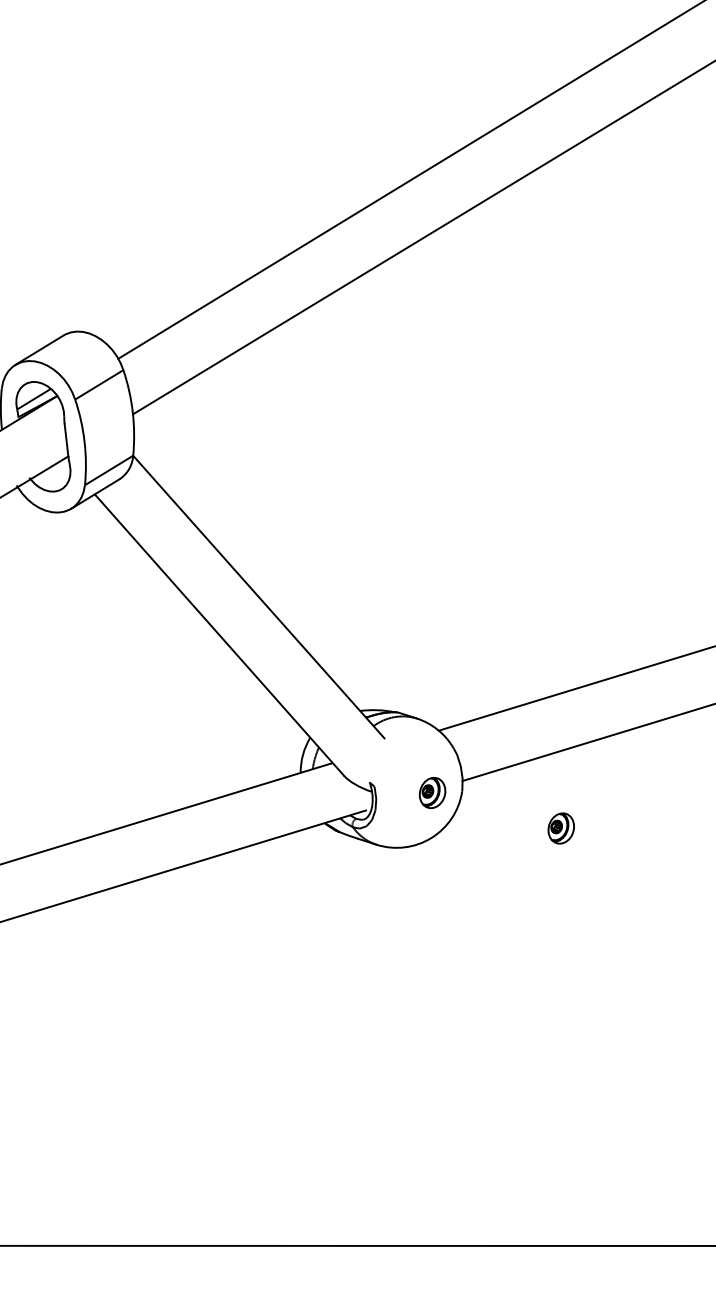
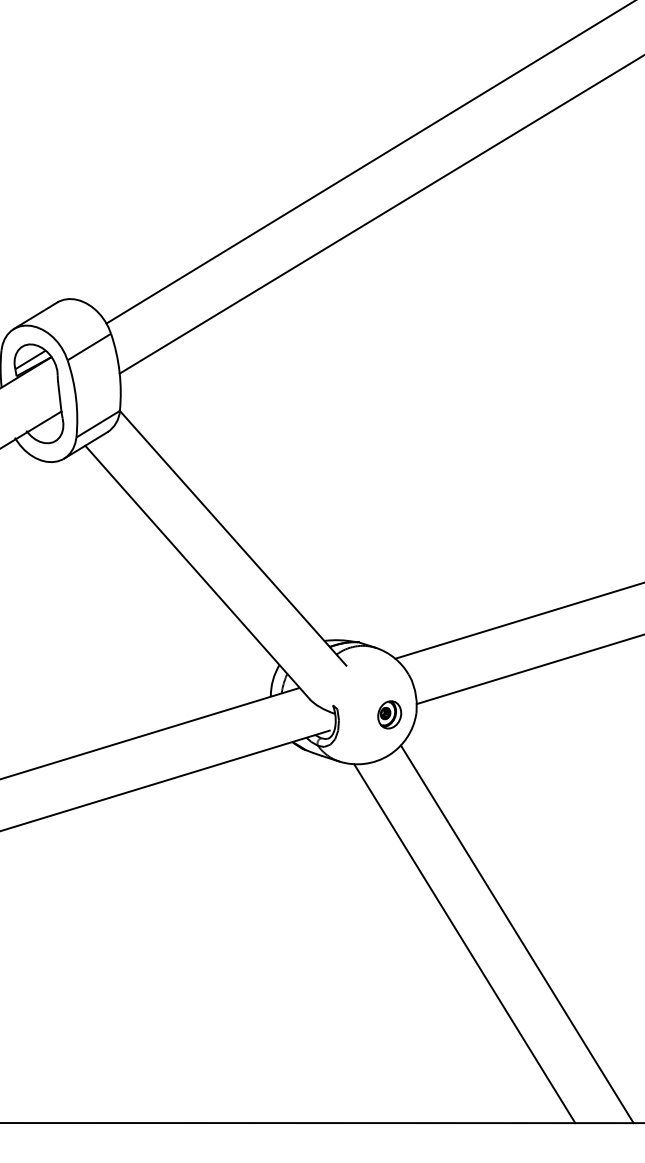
part: (561, 828) -> (505, 746), removed
line: (573, 1036) -> (516, 934), added
line: (515, 1046) -> (464, 943), added

